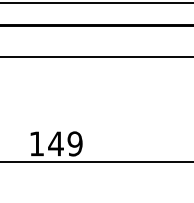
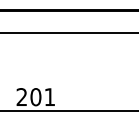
text: (55, 143) -> (35, 96), 149 -> 201

